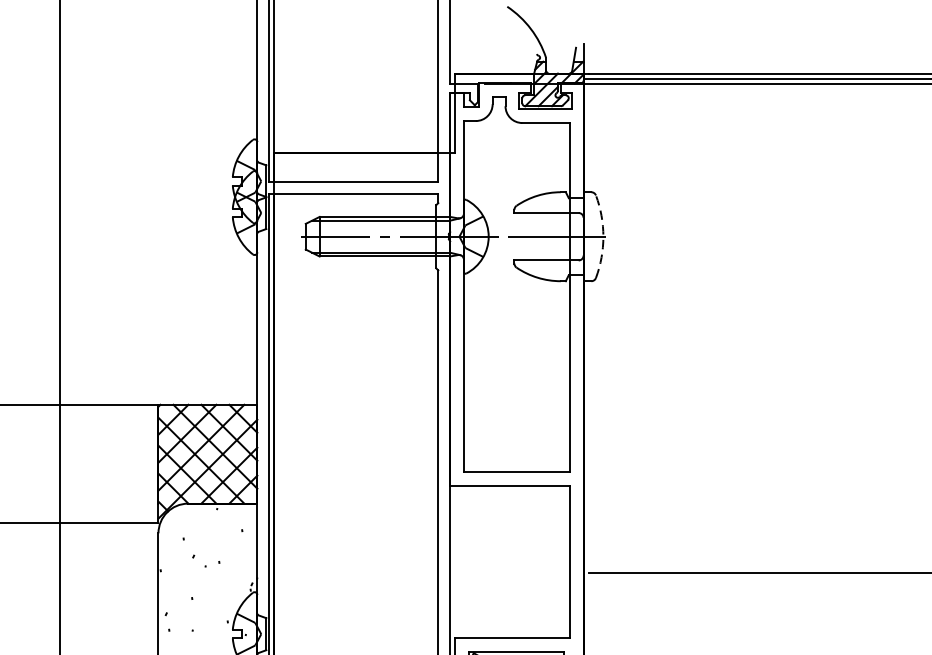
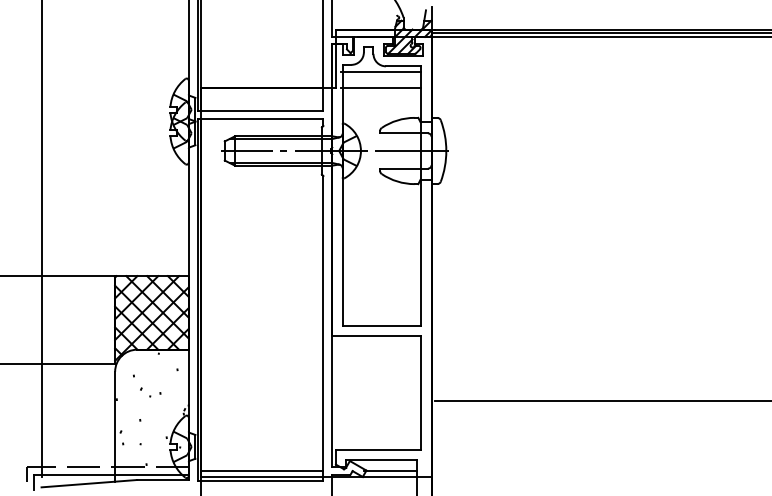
line: (514, 129) -> (380, 71), added
line: (514, 152) -> (380, 88), added
arc: (603, 237) -> (446, 151), dashed -> solid

